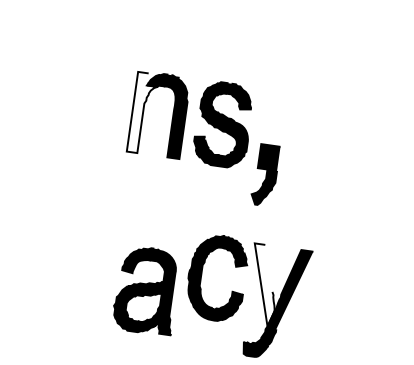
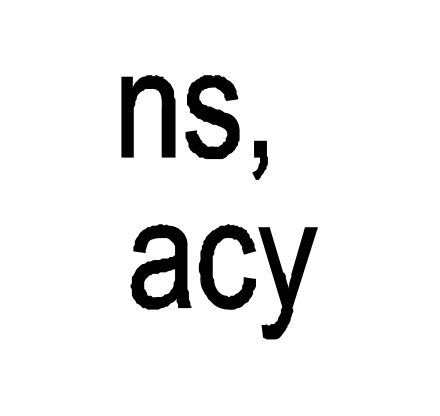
fill: (142, 112) -> (132, 116), added
part: (264, 174) -> (259, 159), size x0.62
fill: (263, 285) -> (273, 267), added
part: (146, 290) -> (160, 266), moved

